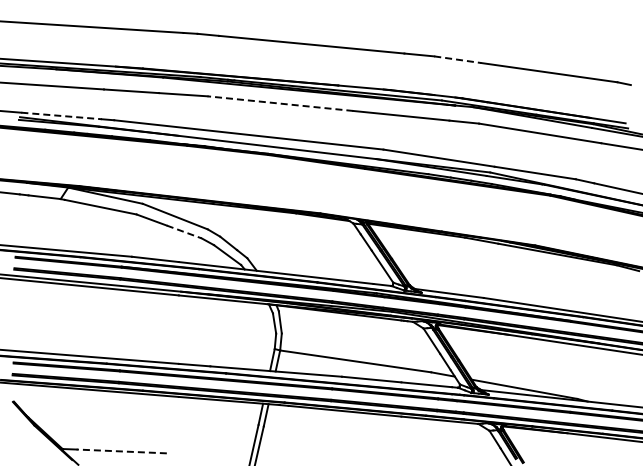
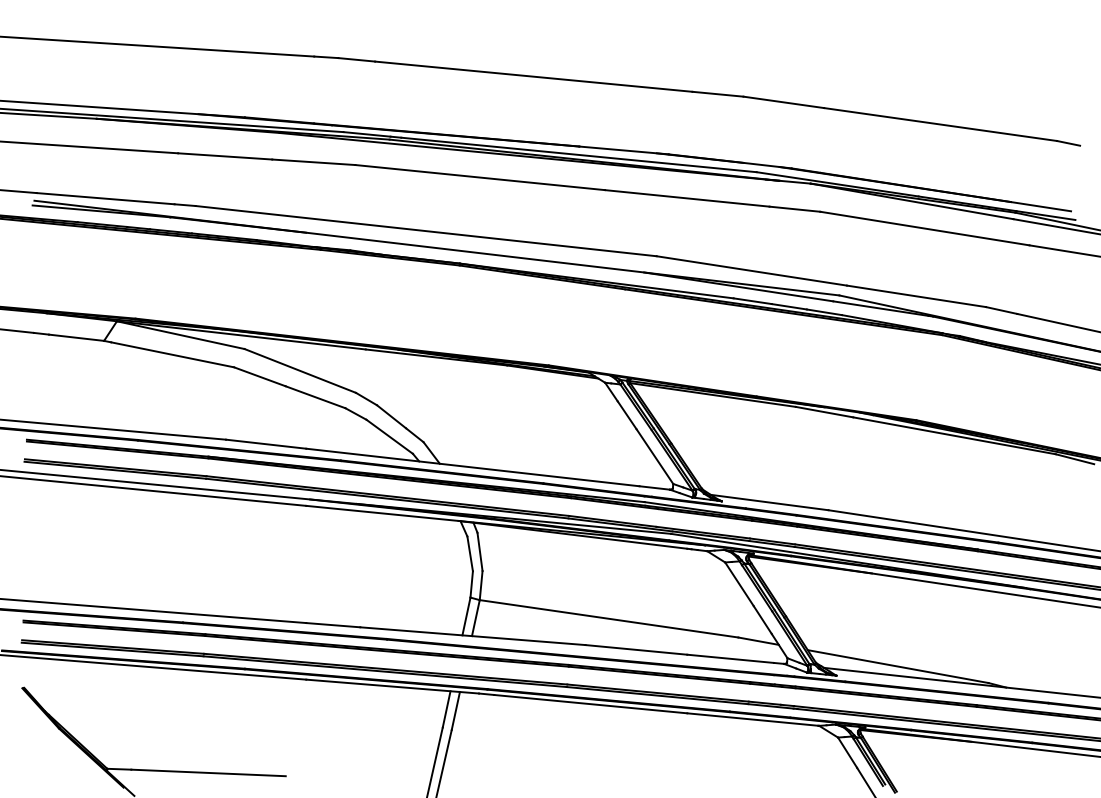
line: (457, 59) -> (783, 102), dashed -> solid
line: (279, 103) -> (478, 177), dashed -> solid
line: (62, 116) -> (107, 199), dashed -> solid
line: (184, 231) -> (315, 396), dashed -> solid
line: (121, 451) -> (208, 773), dashed -> solid

